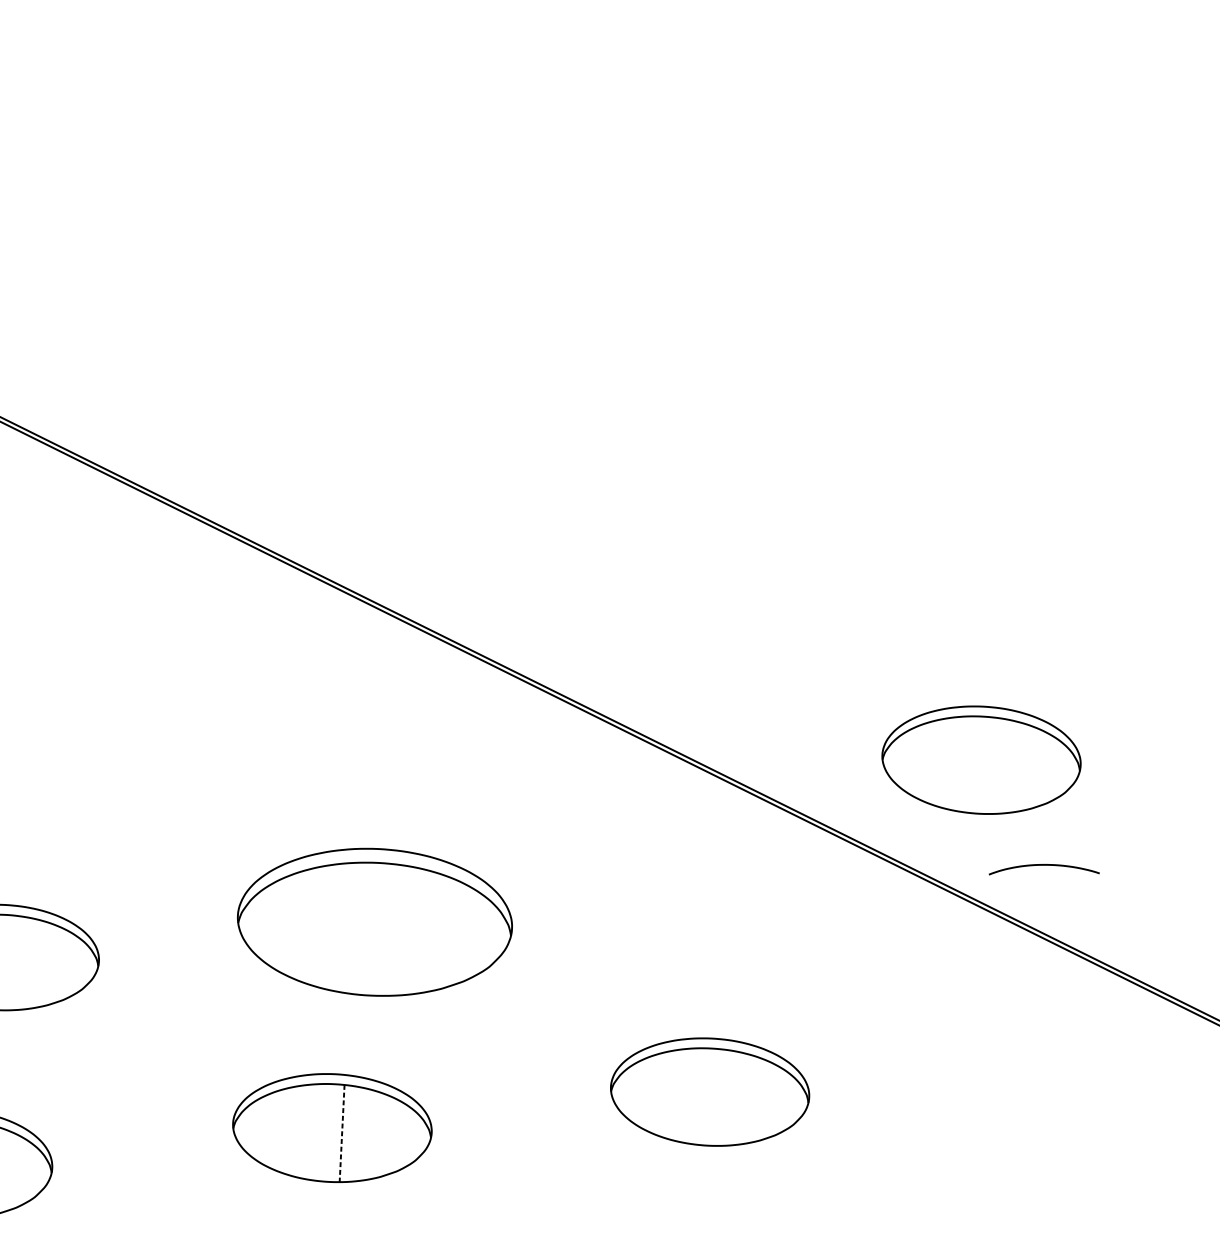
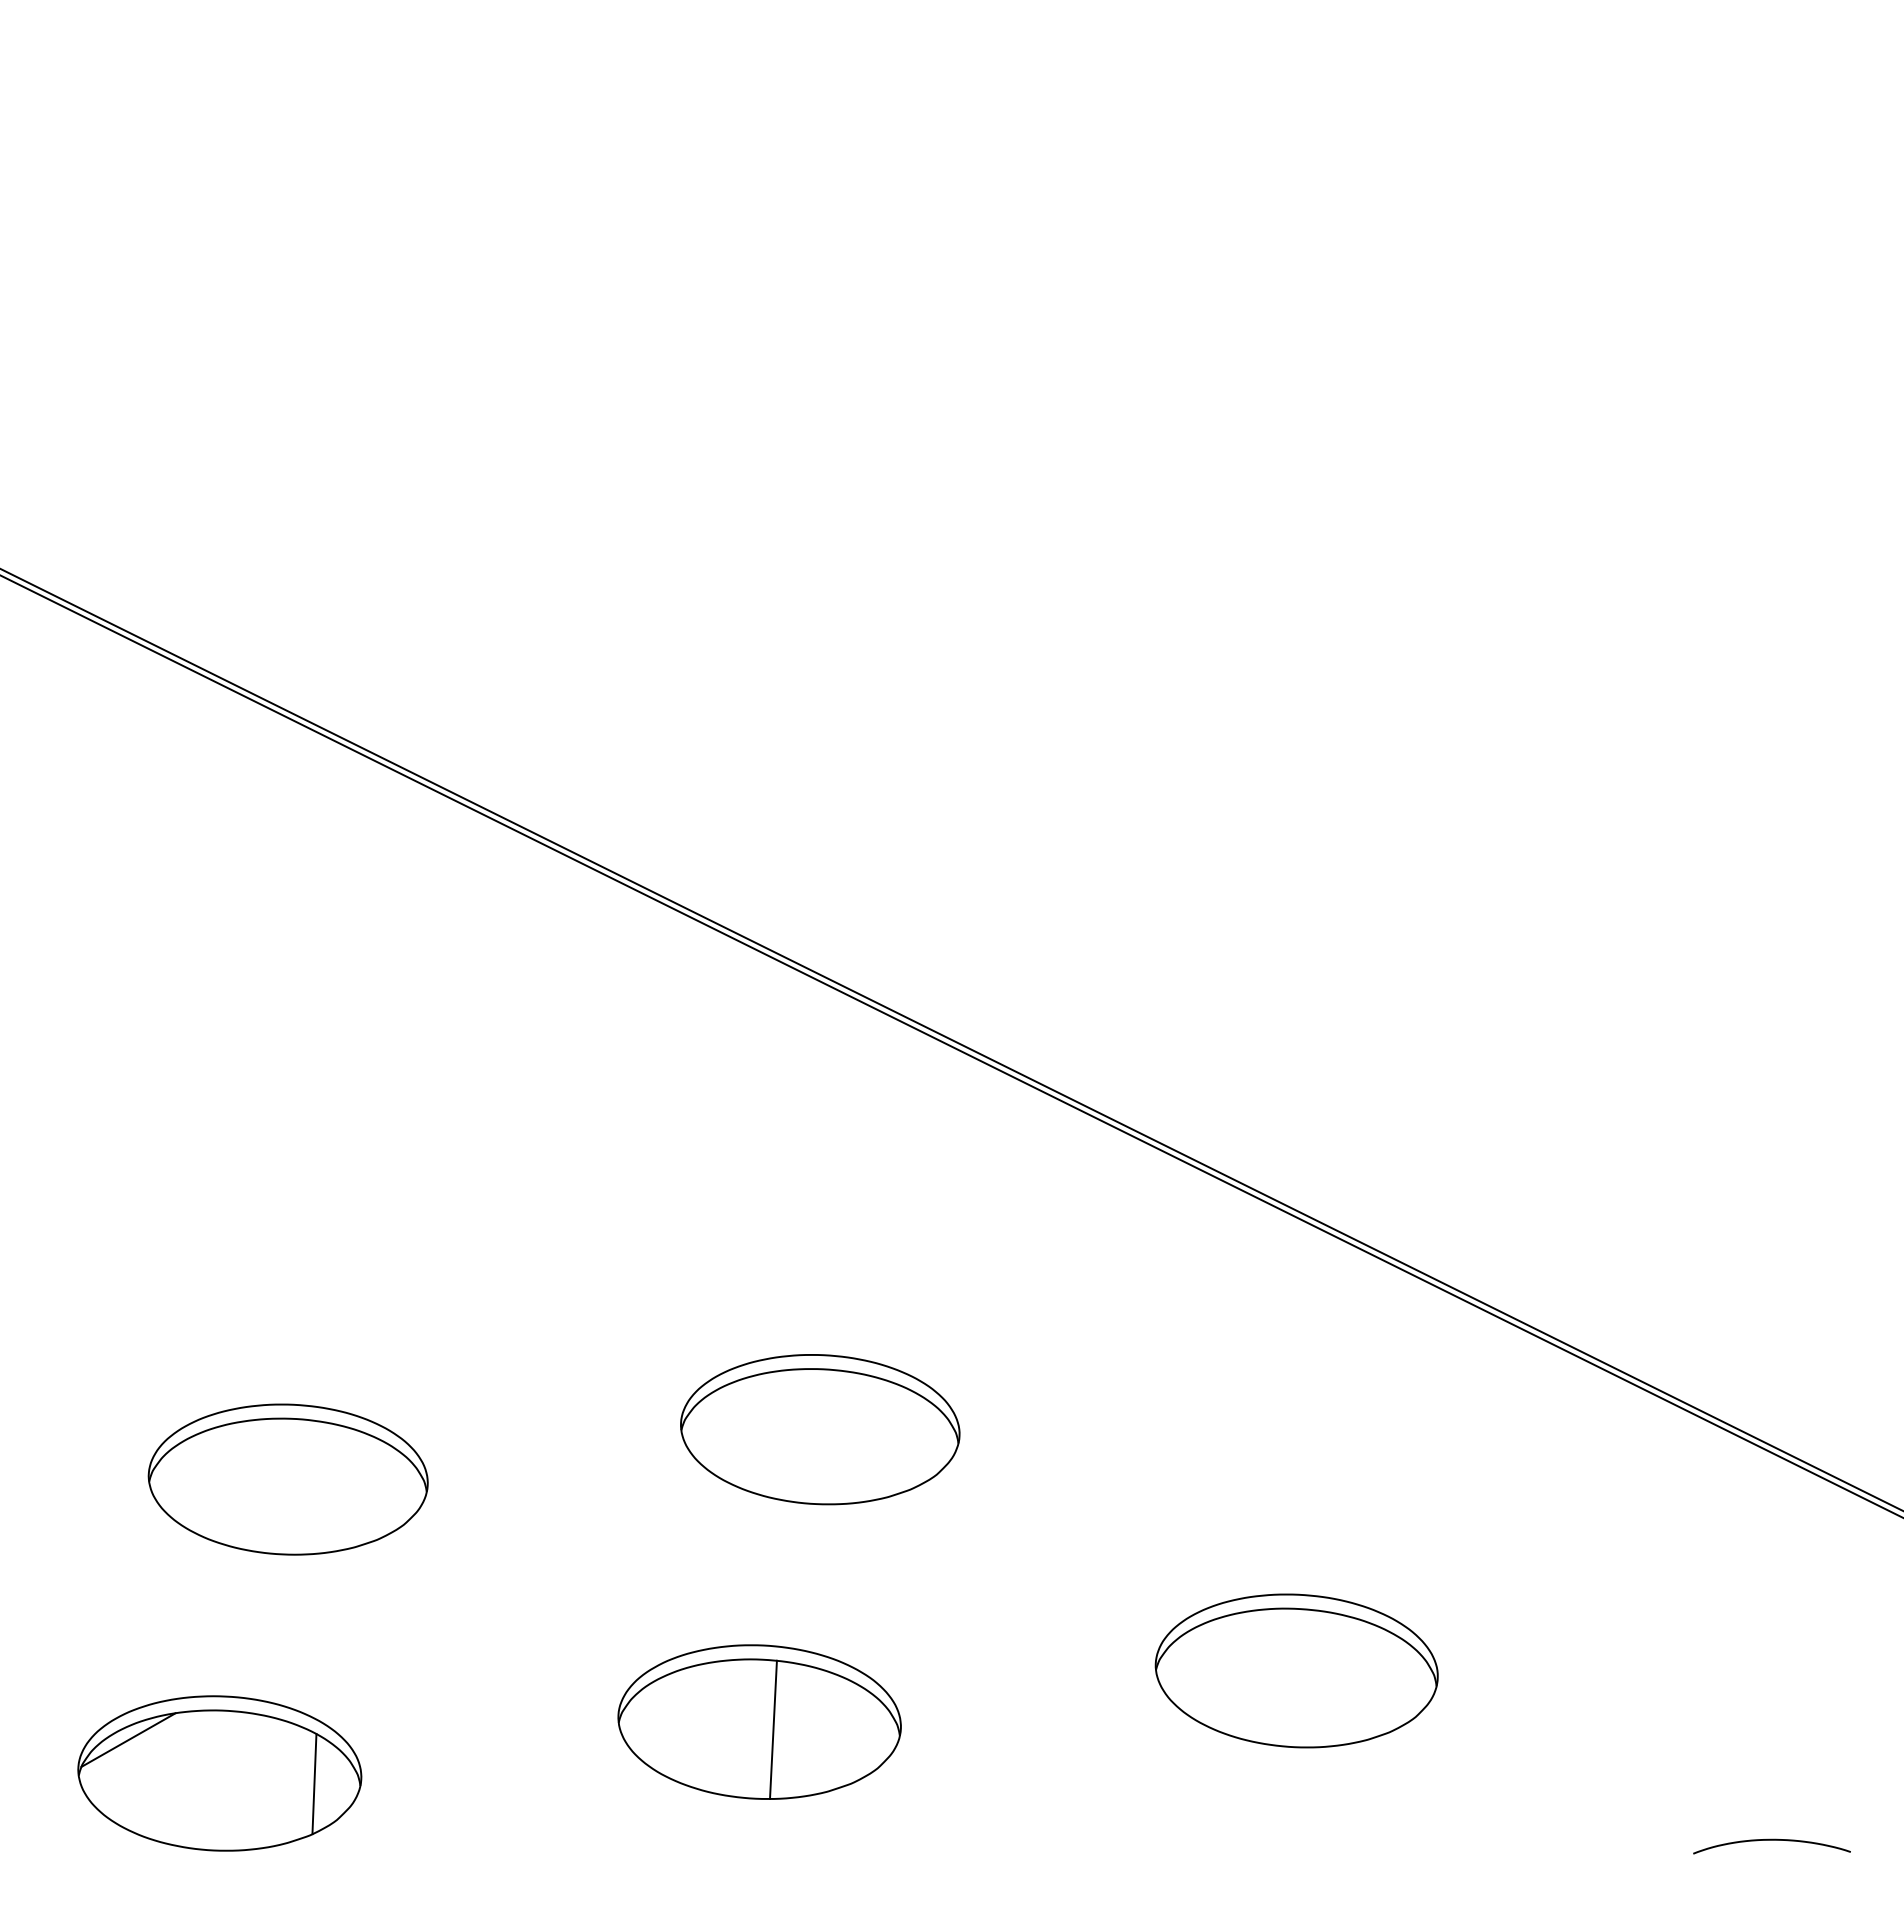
part: (981, 759) -> (1682, 1198), removed
curve: (1043, 865) -> (1771, 1840), moved
part: (375, 922) -> (820, 1429), size x0.71
line: (342, 1133) -> (773, 1730), dashed -> solid
line: (19, 1171) -> (314, 1784), added

